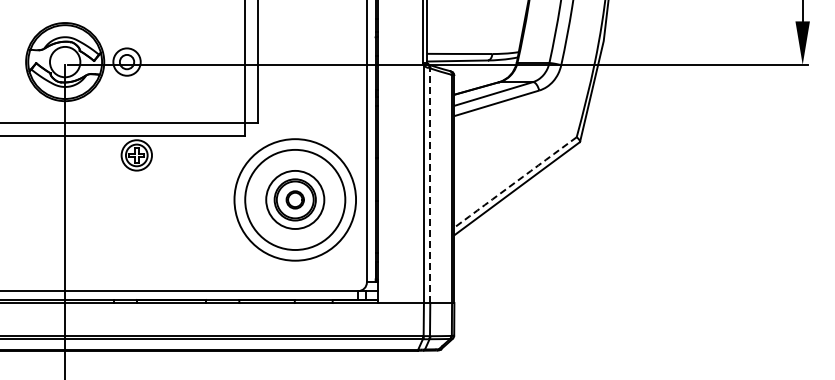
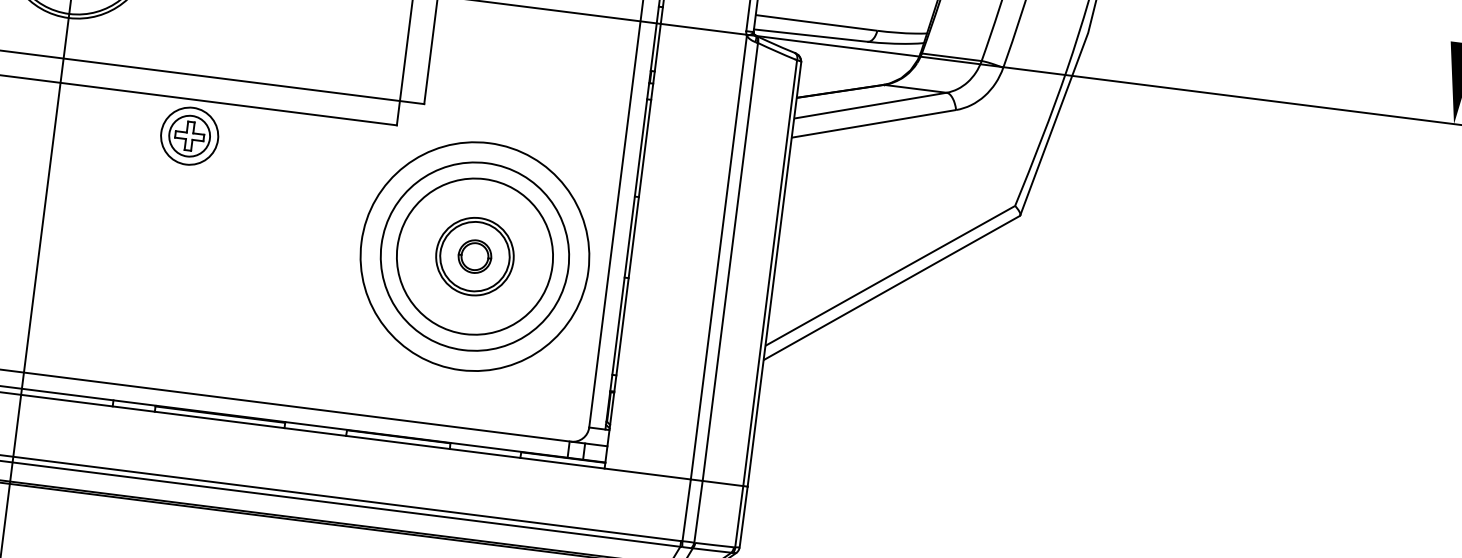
arc: (515, 182) -> (890, 276), dashed -> solid
line: (430, 185) -> (730, 261), dashed -> solid
circle: (294, 199) -> (473, 255), size x1.43

